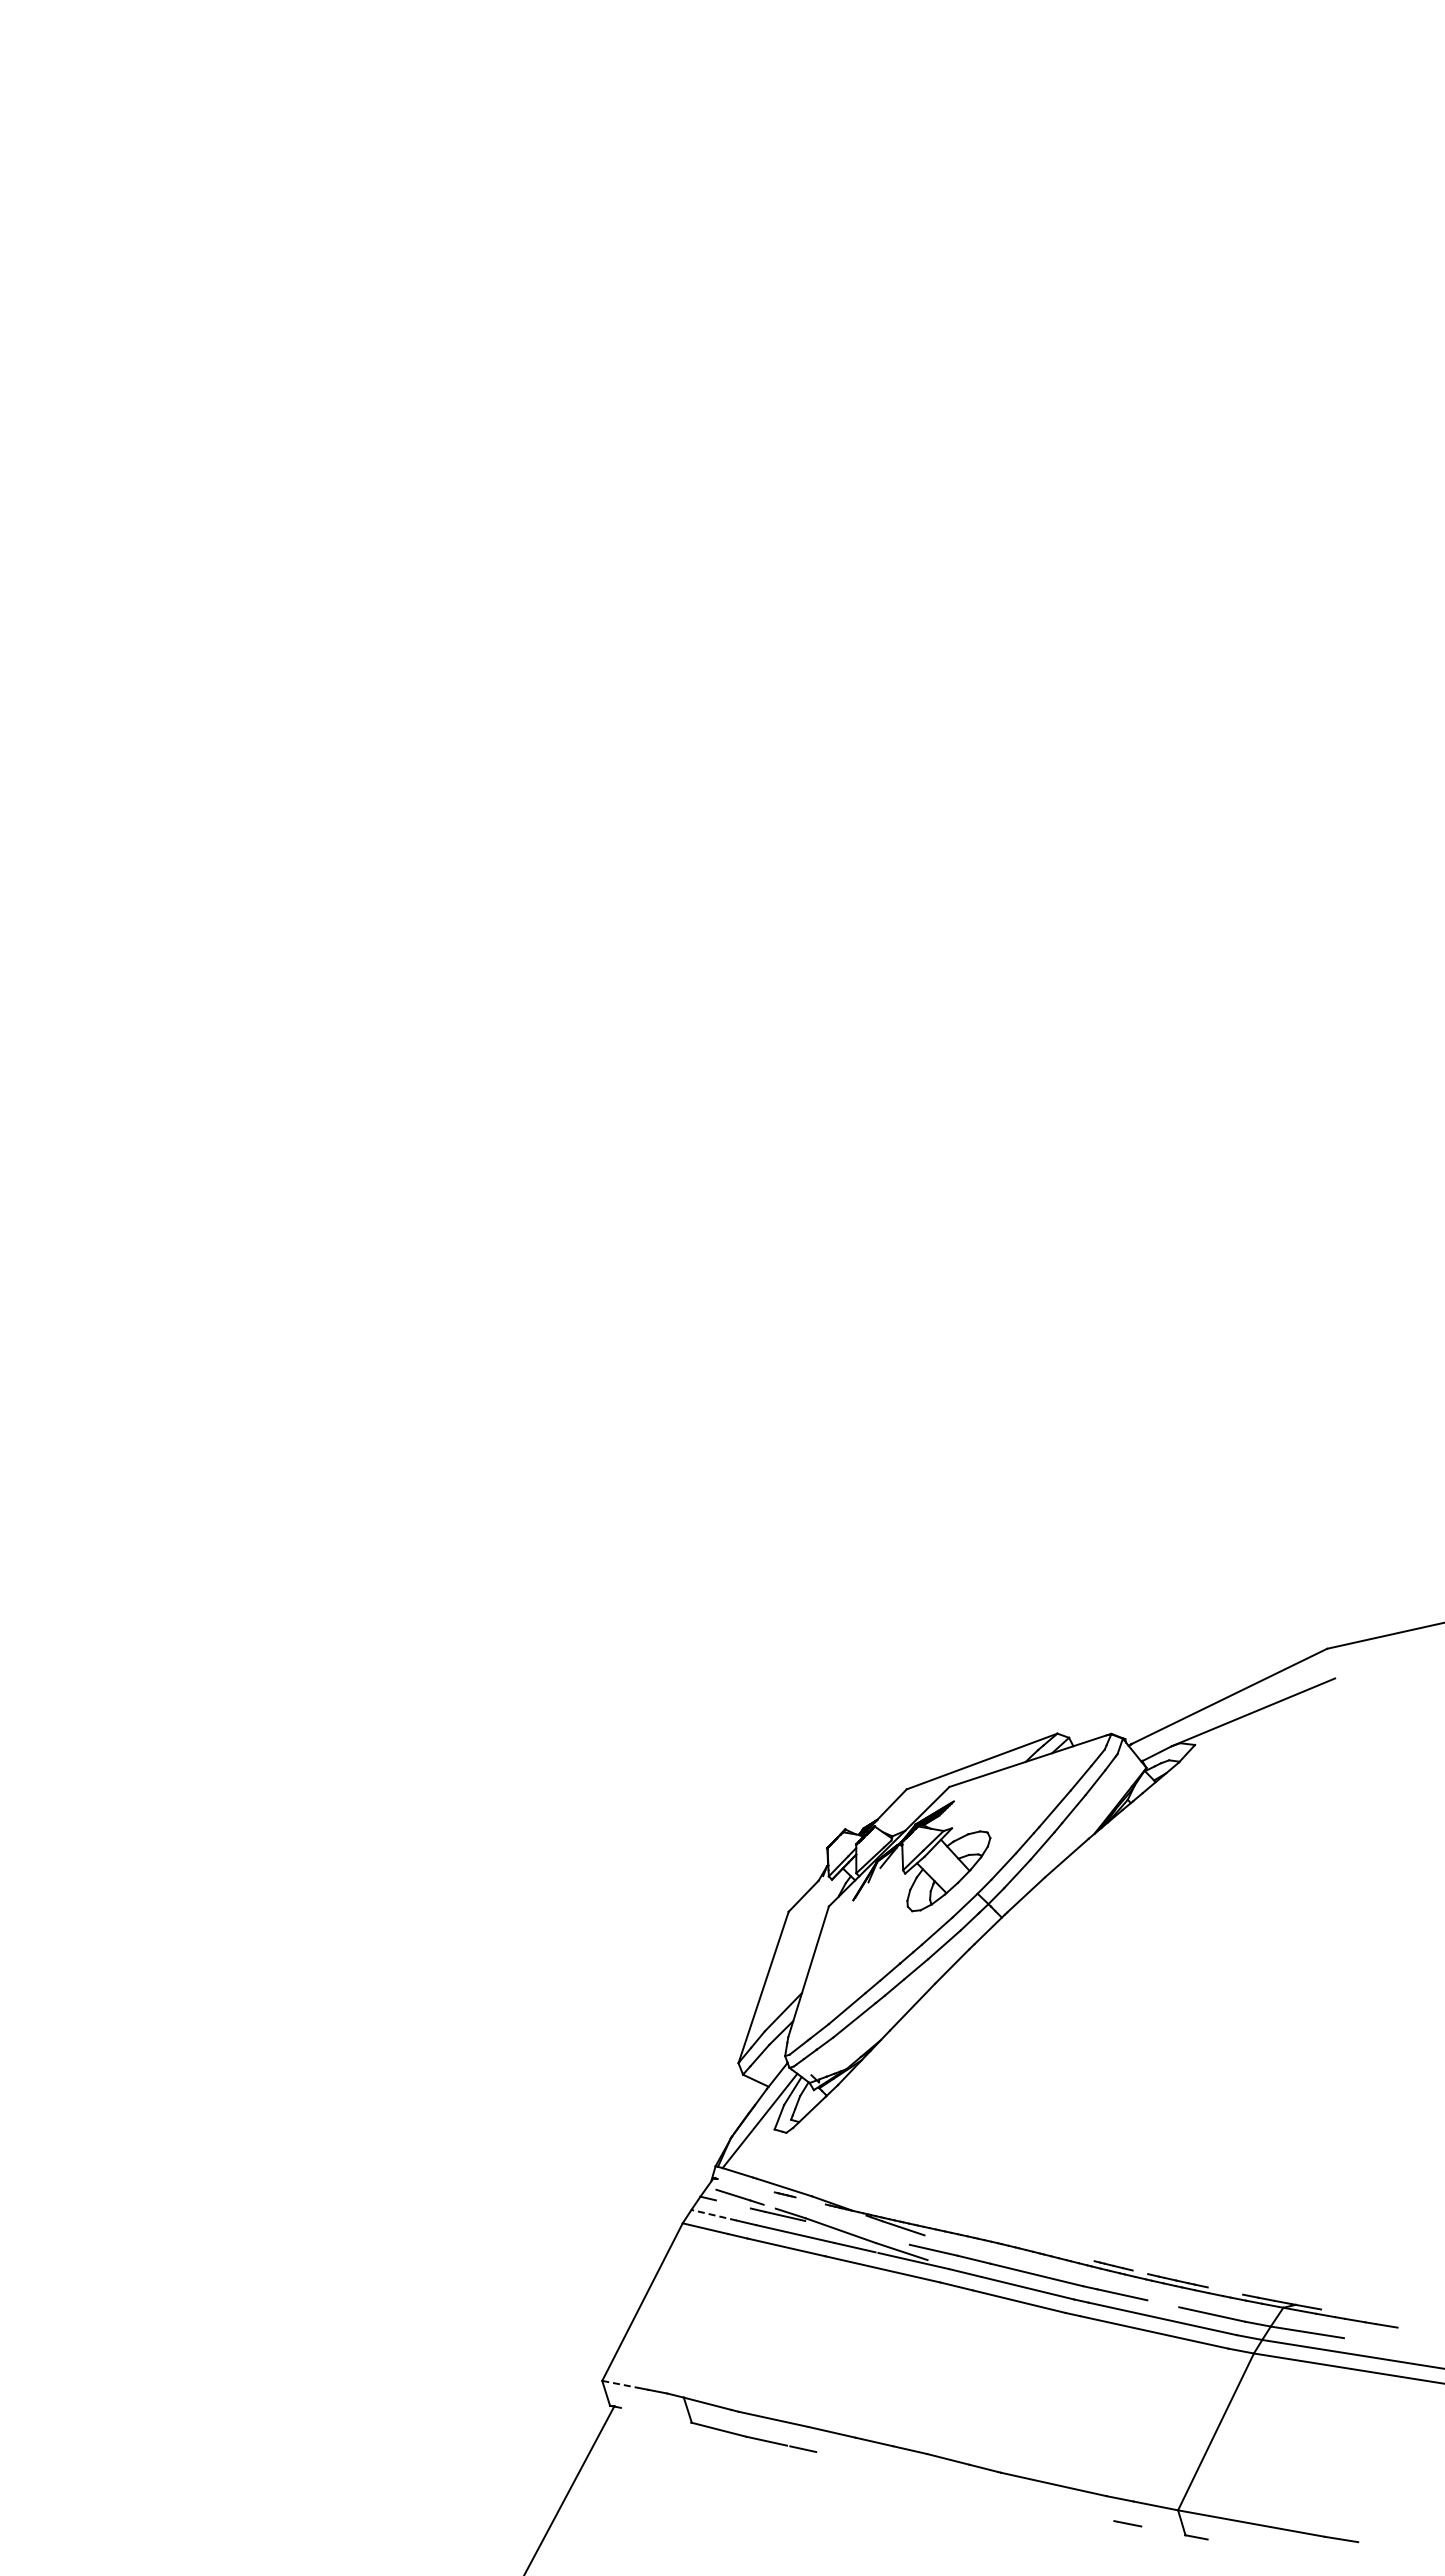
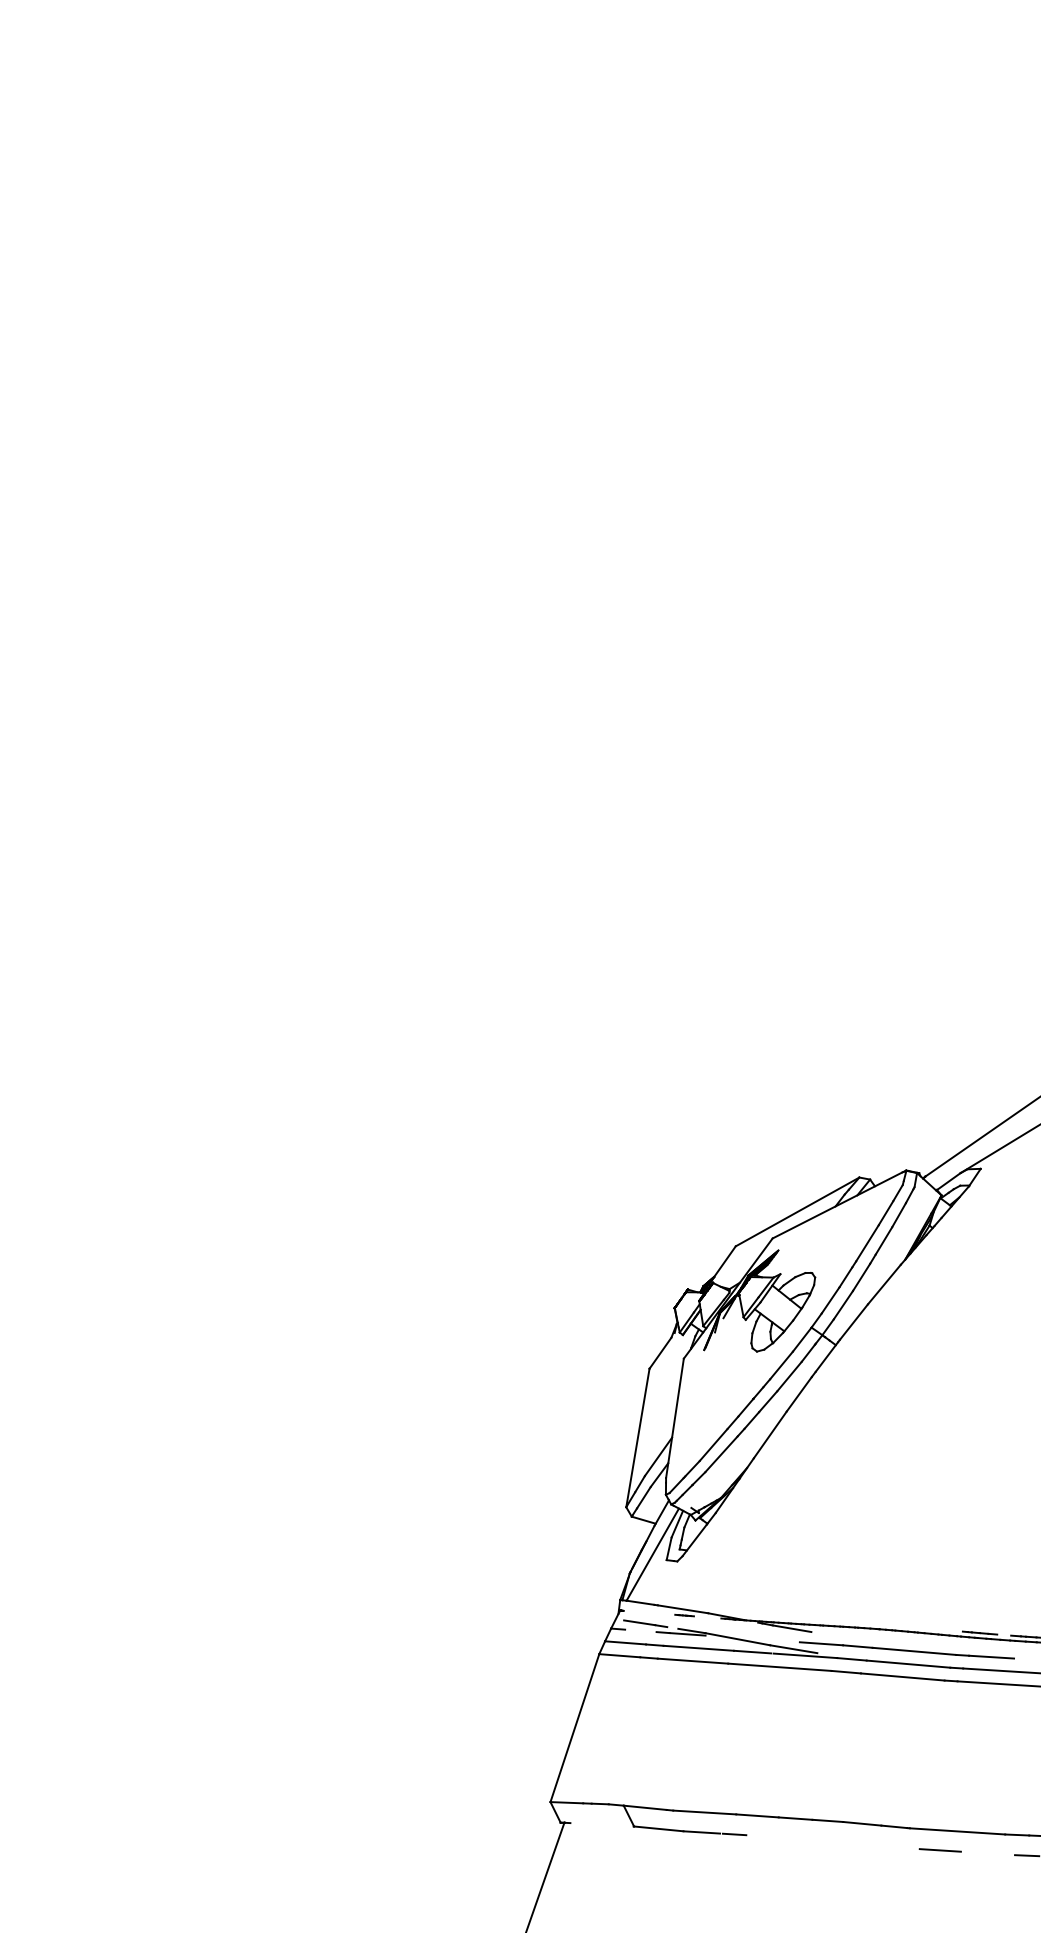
line: (713, 2215) -> (625, 1643), dashed -> solid
line: (620, 2384) -> (566, 1802), dashed -> solid
line: (1031, 2502) -> (940, 1850), added

